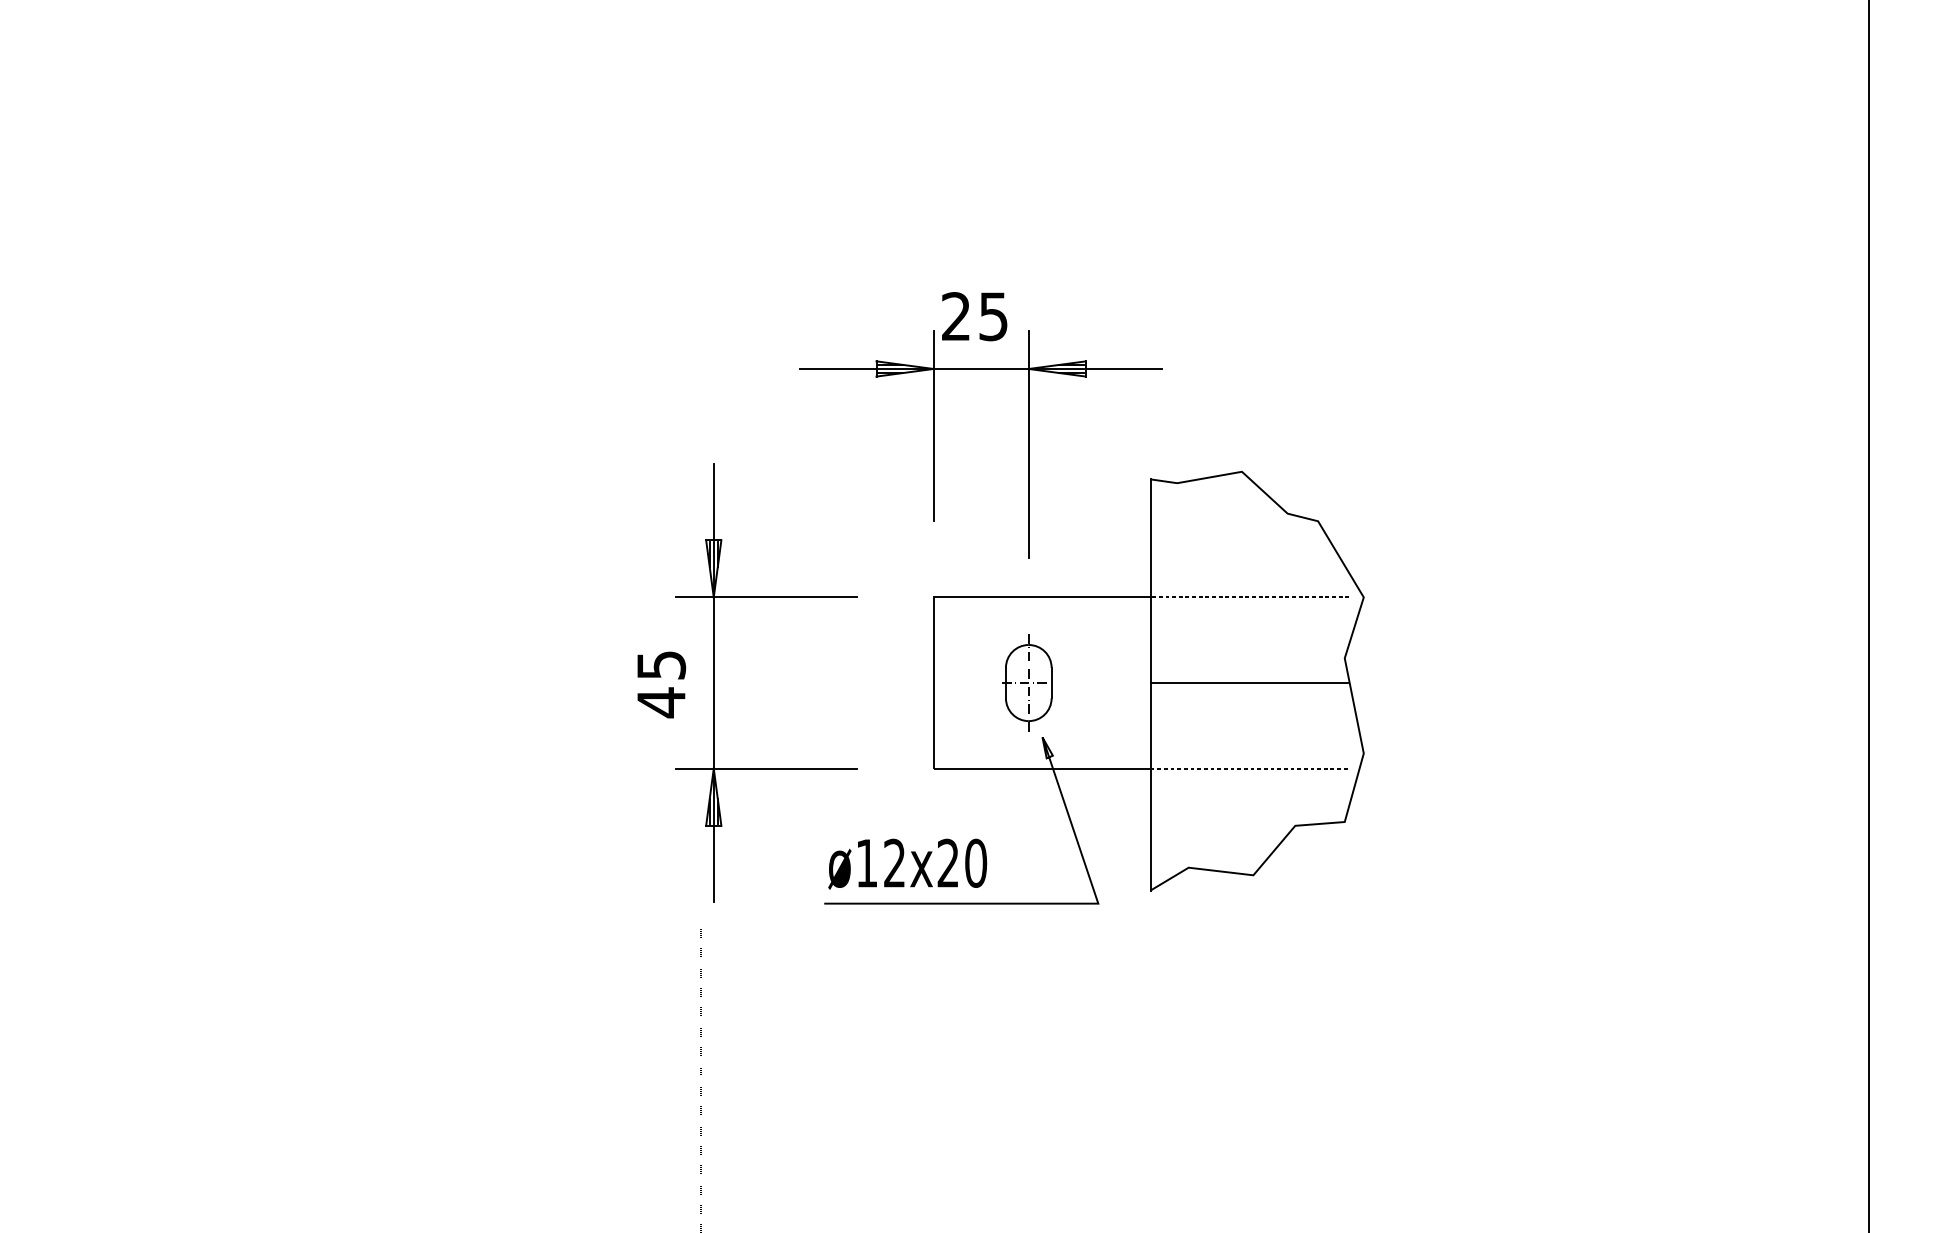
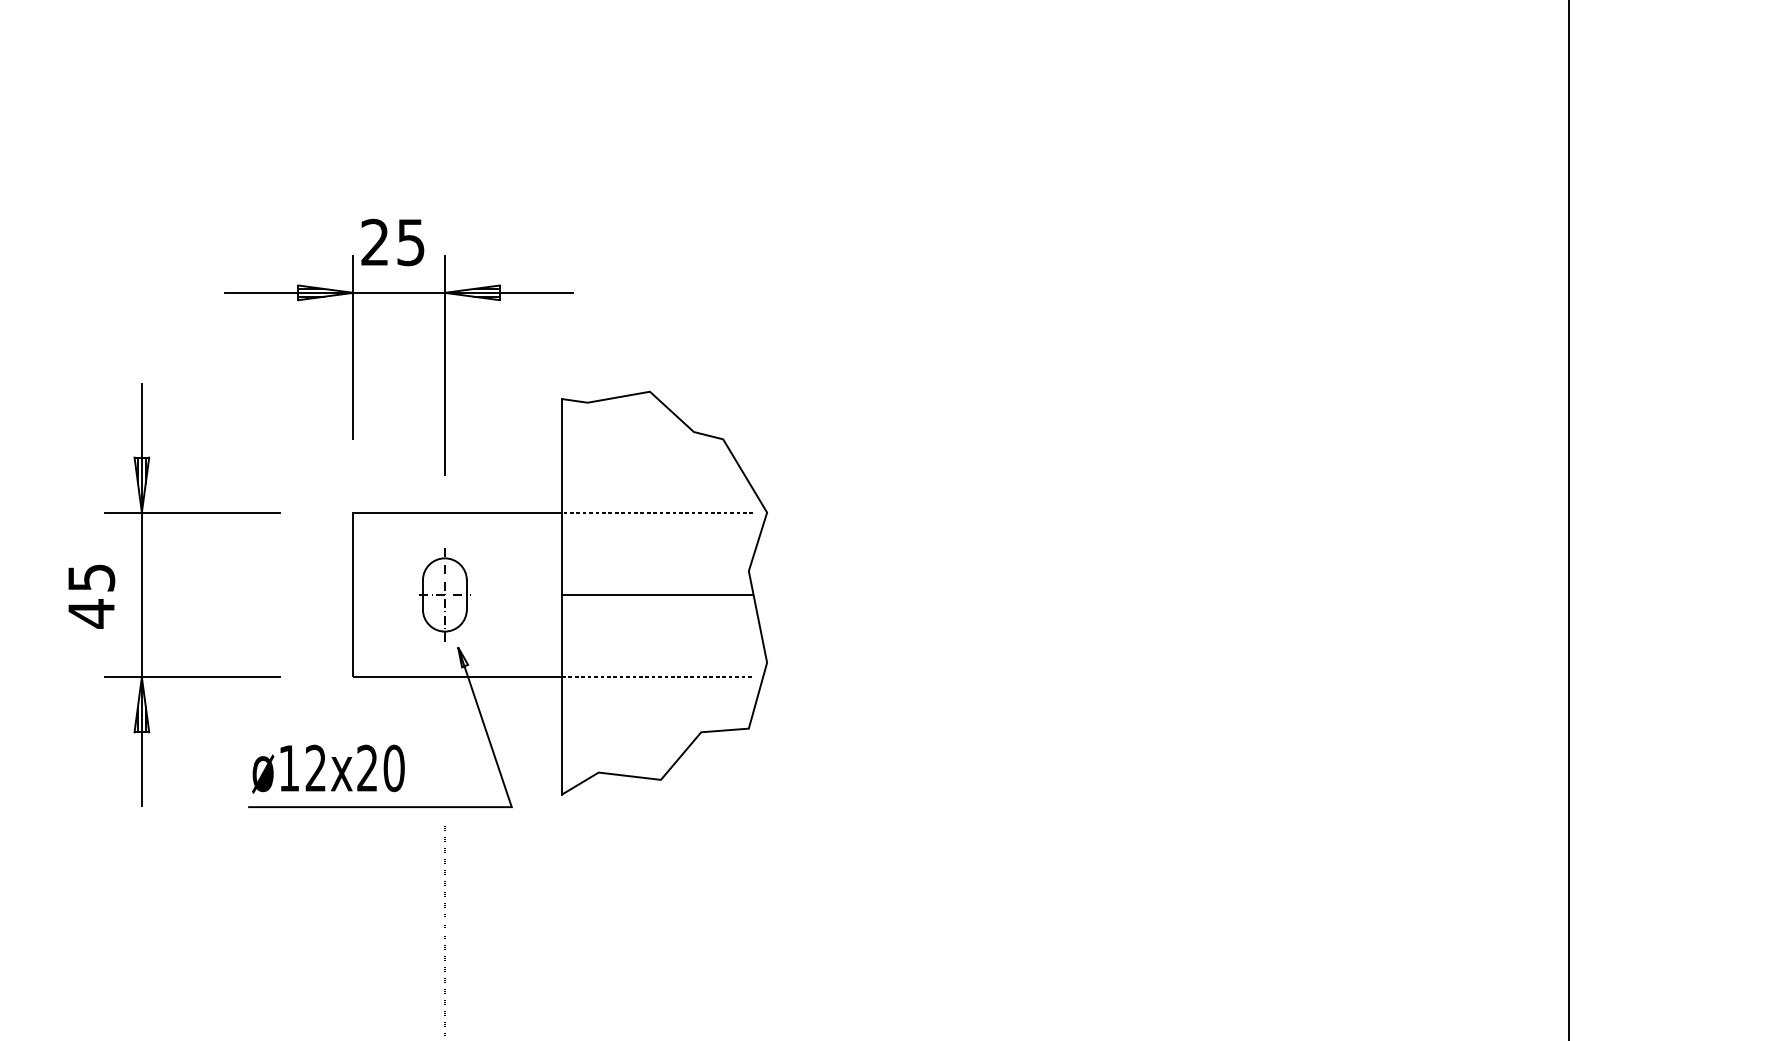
part: (1000, 598) -> (417, 513), moved

